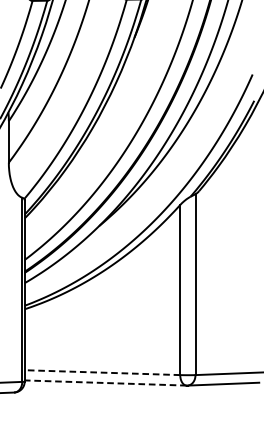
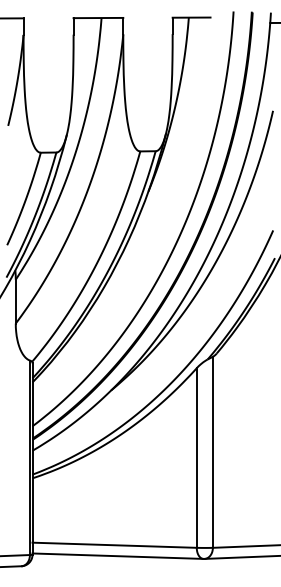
line: (102, 372) -> (114, 545), dashed -> solid
line: (106, 383) -> (118, 556), dashed -> solid

